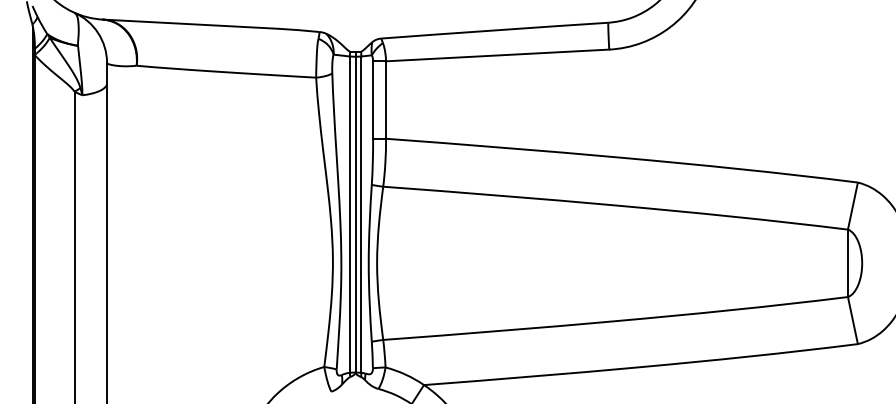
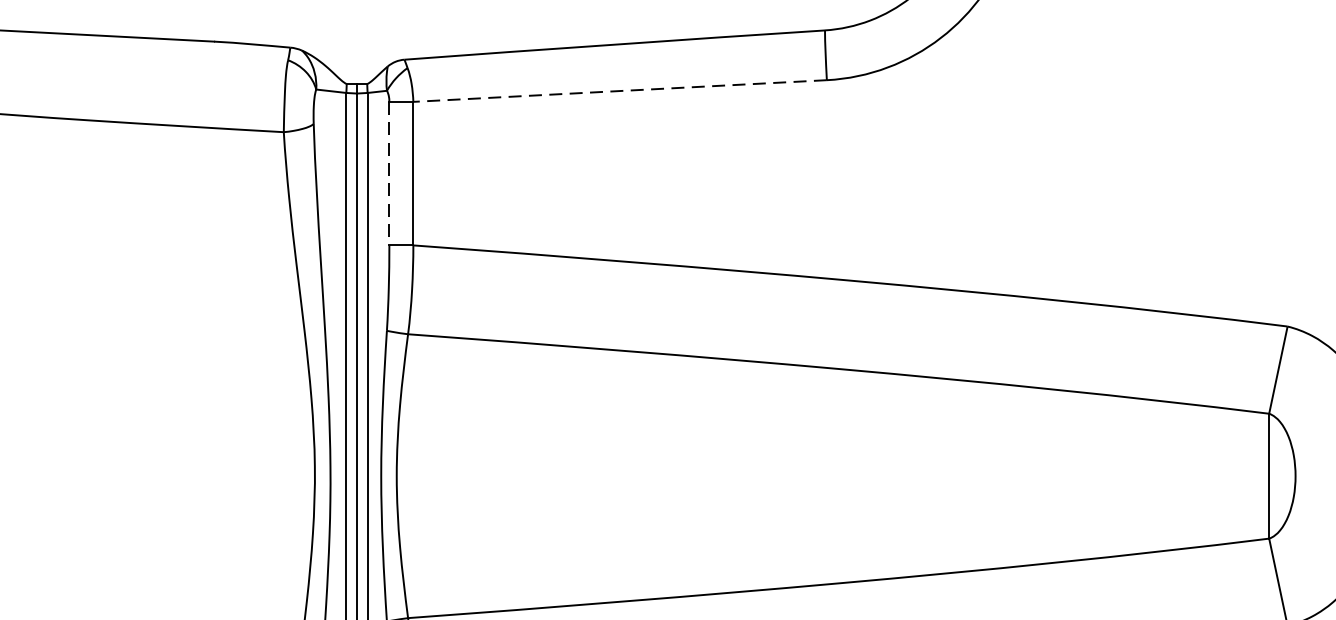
line: (497, 55) -> (619, 91), solid -> dashed
line: (373, 100) -> (390, 174), solid -> dashed

